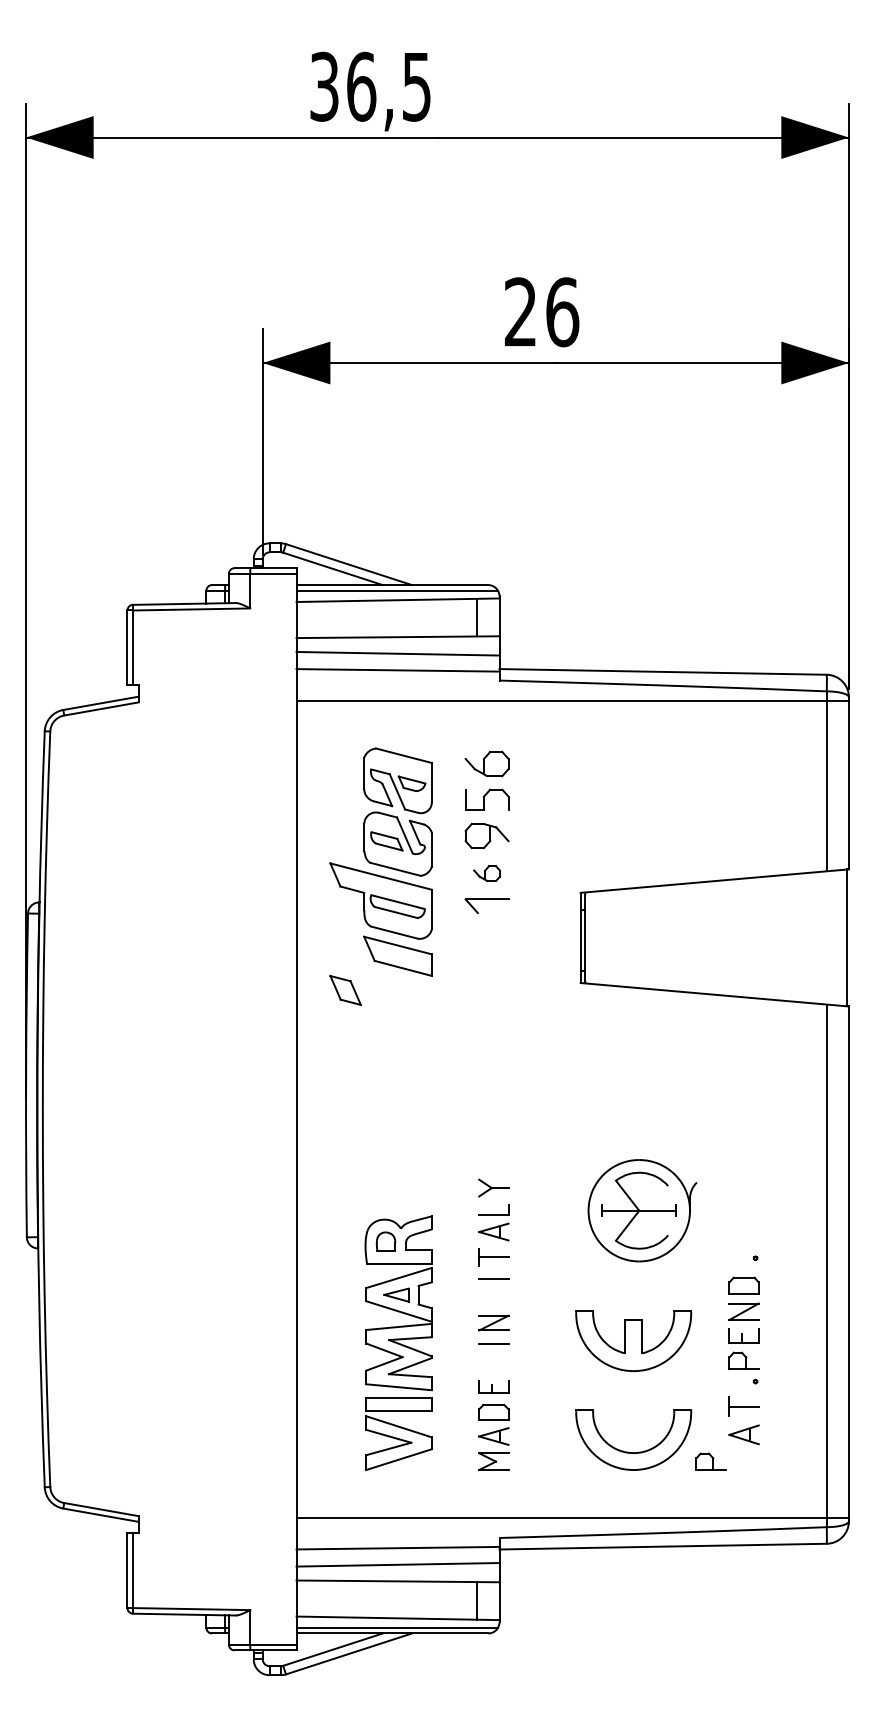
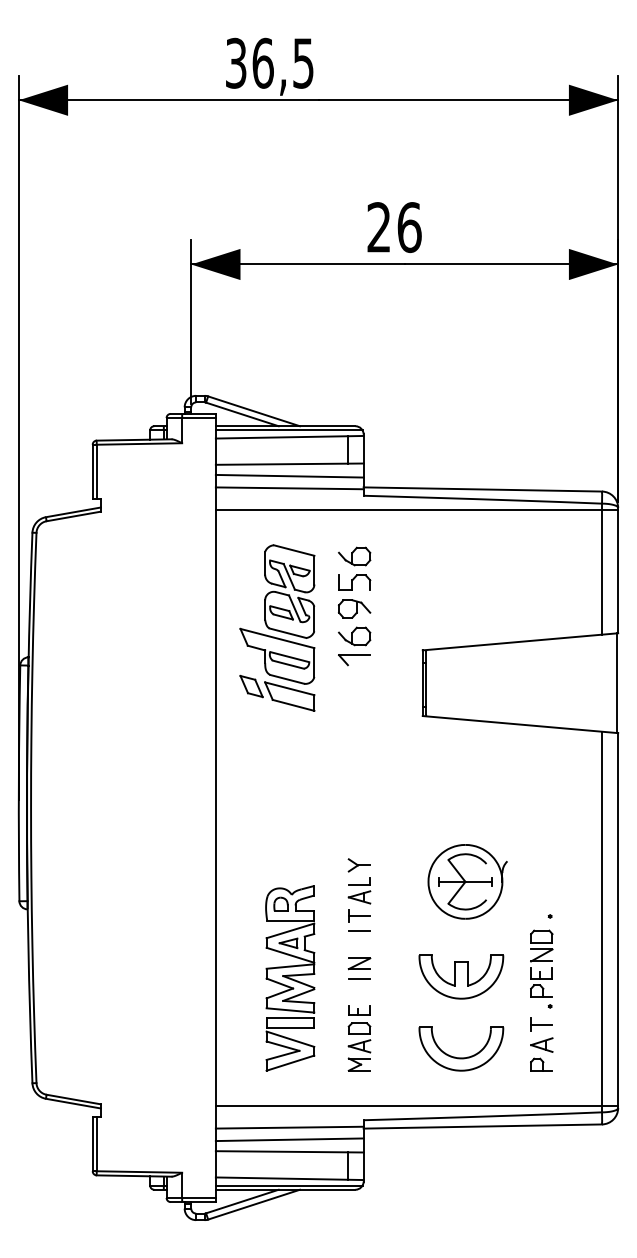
part: (486, 873) -> (354, 636), size x1.67
part: (345, 990) -> (251, 686), moved
part: (710, 1461) -> (541, 1064), moved

